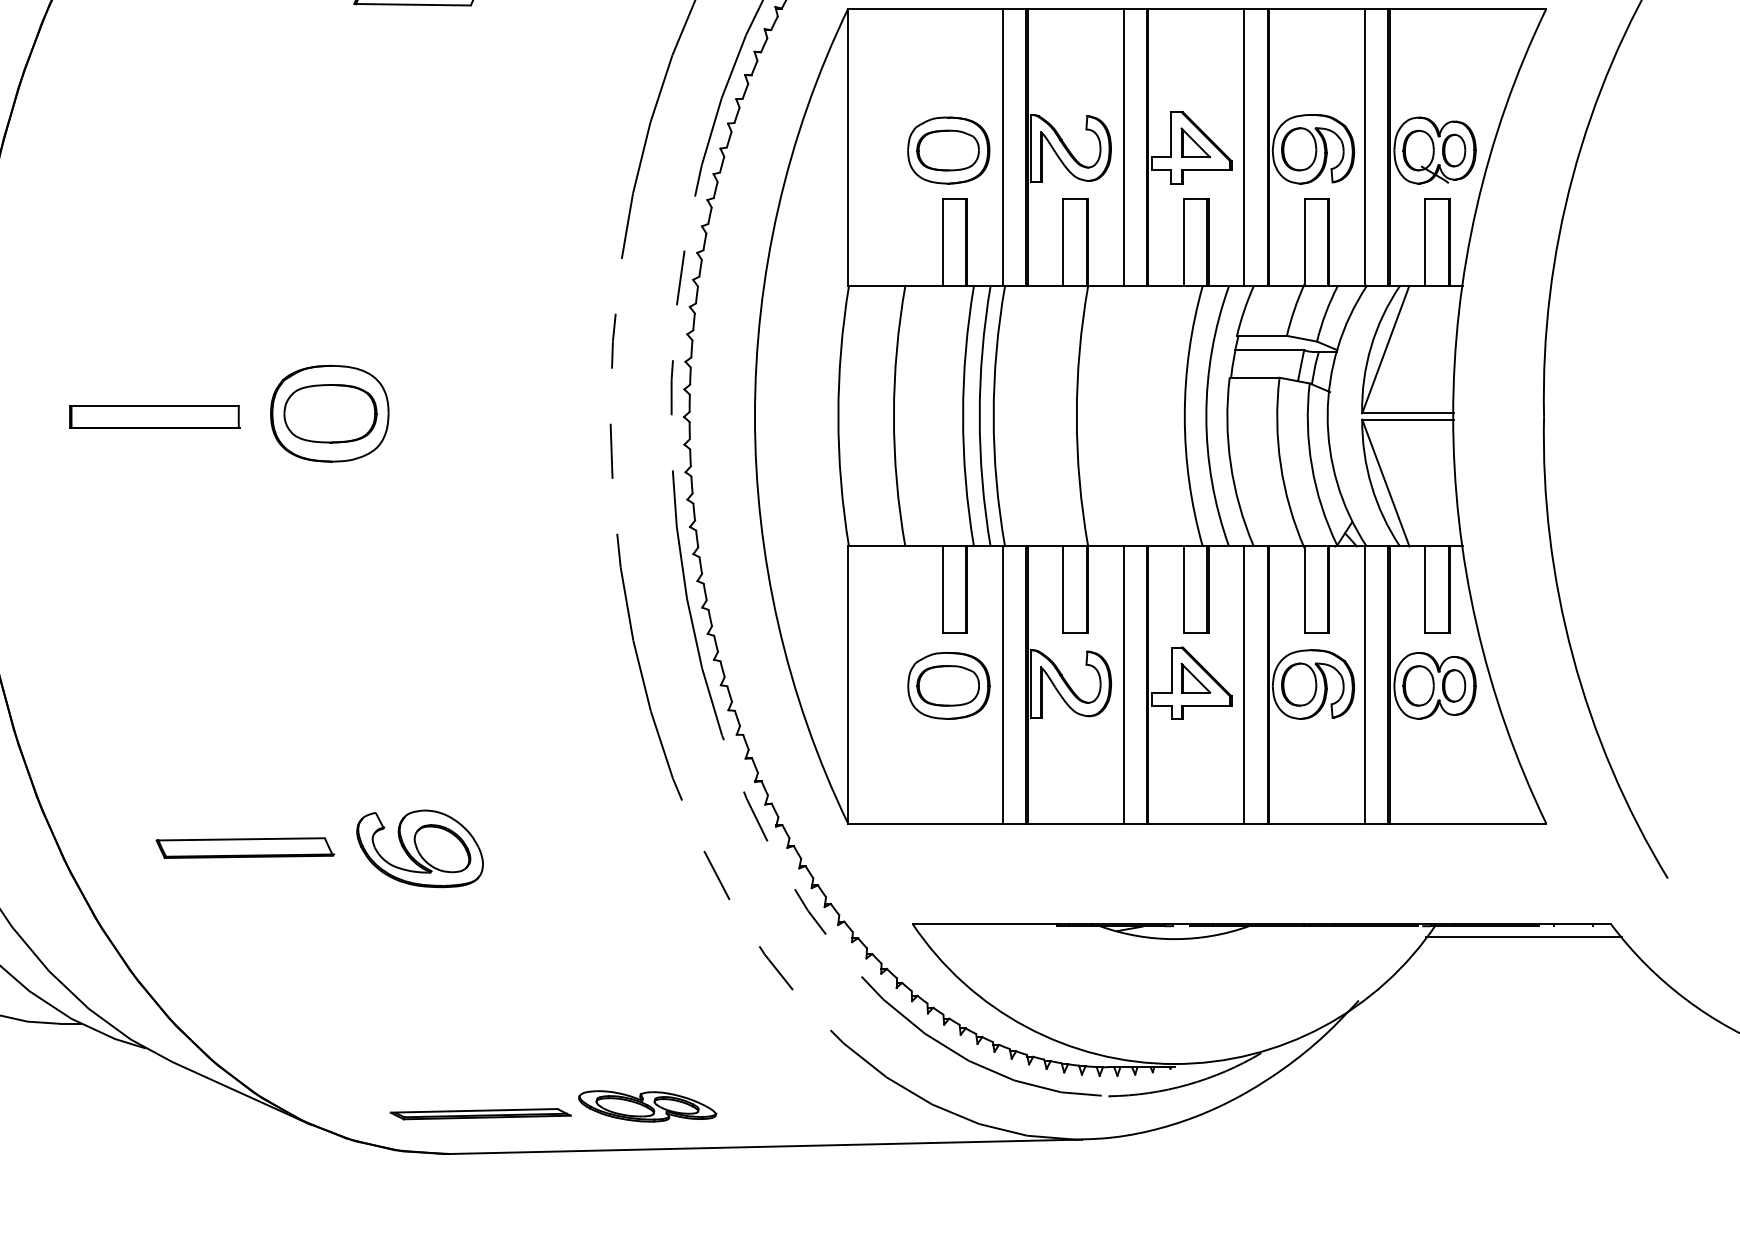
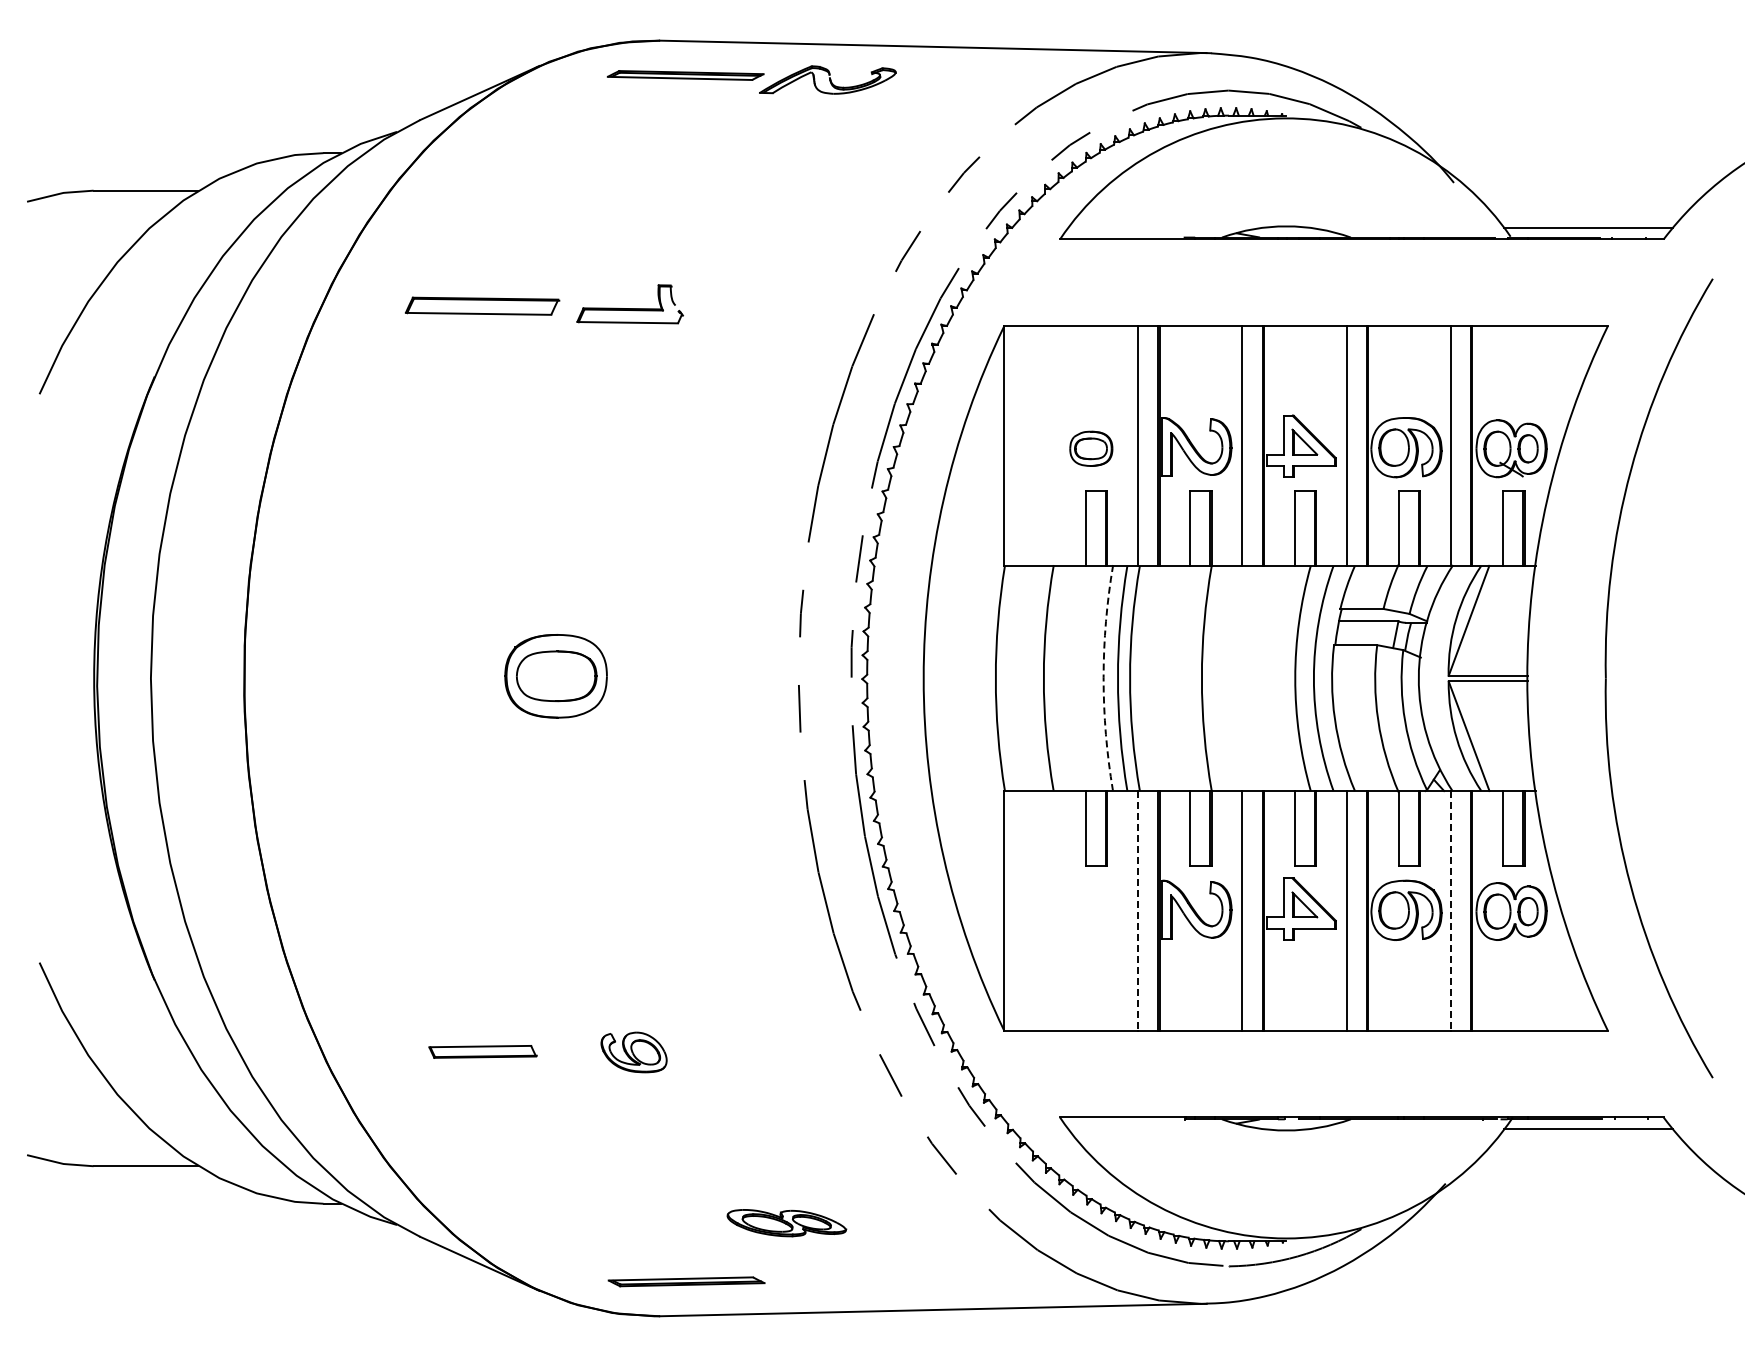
part: (949, 150) -> (1091, 448), size x0.6
arc: (962, 415) -> (1103, 677), solid -> dashed
part: (154, 417) -> (404, 679), removed
line: (1003, 684) -> (1138, 910), solid -> dashed
line: (1365, 684) -> (1451, 910), solid -> dashed
part: (949, 685) -> (1091, 911), removed
part: (244, 847) -> (482, 1051), size x0.7
part: (419, 848) -> (633, 1052), size x0.6
part: (647, 1106) -> (786, 1223), moved

